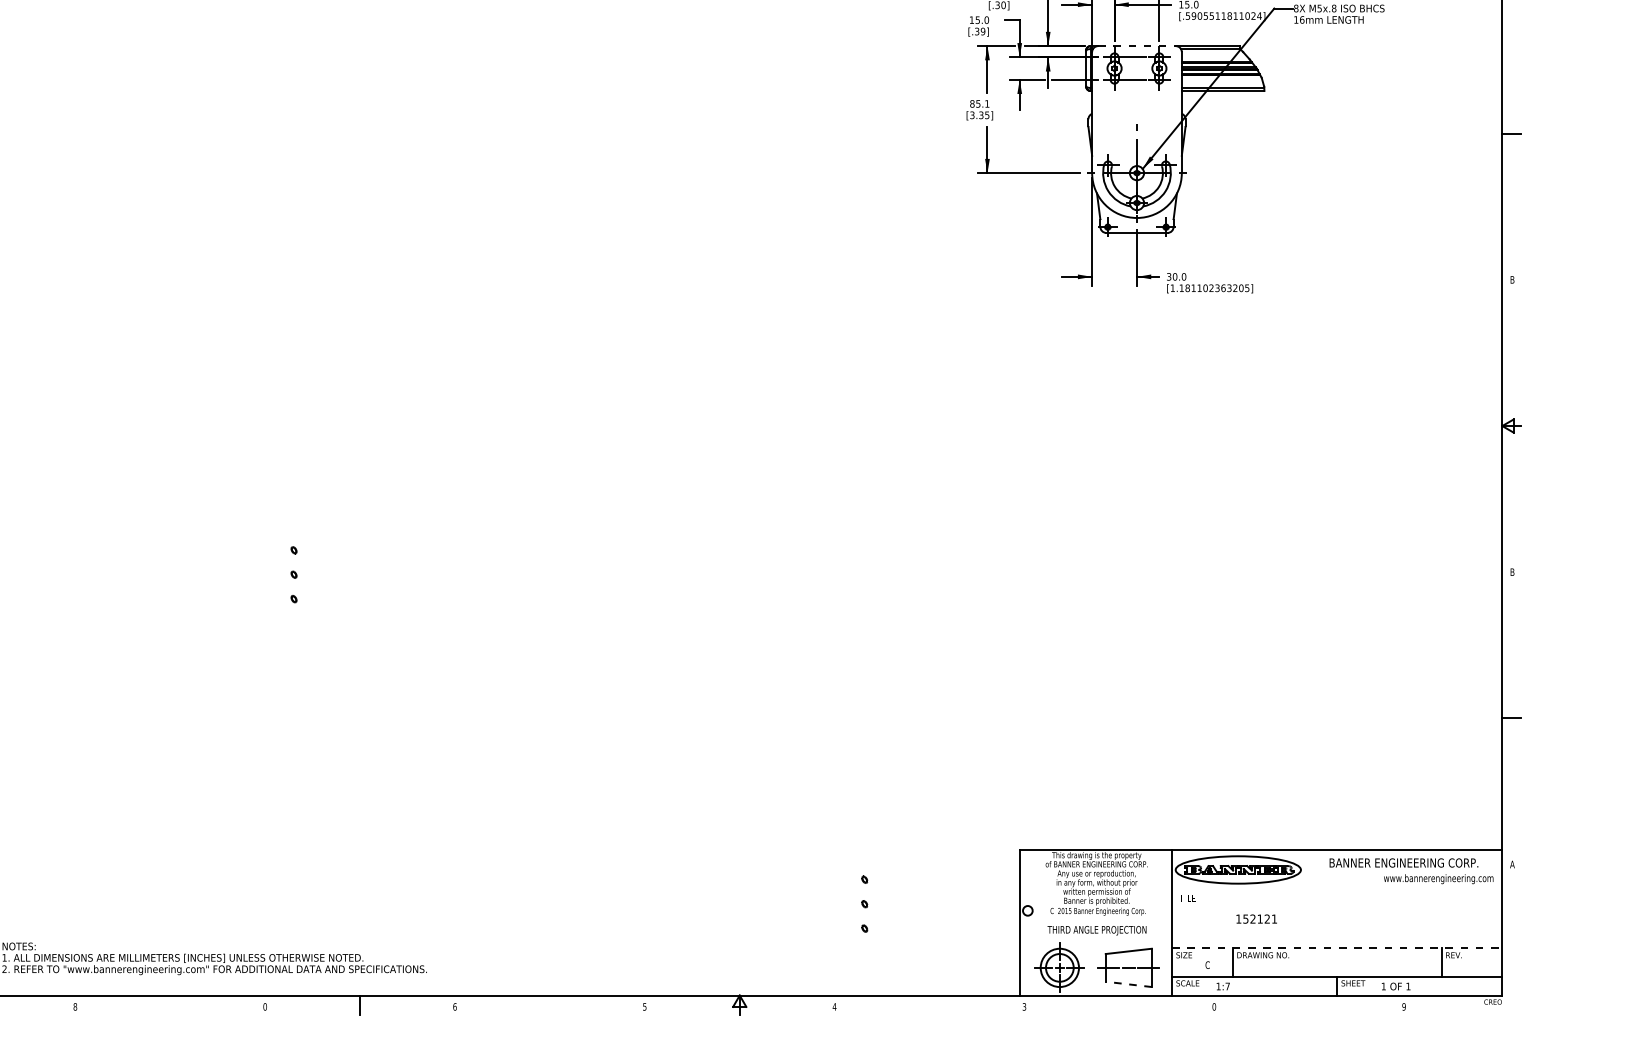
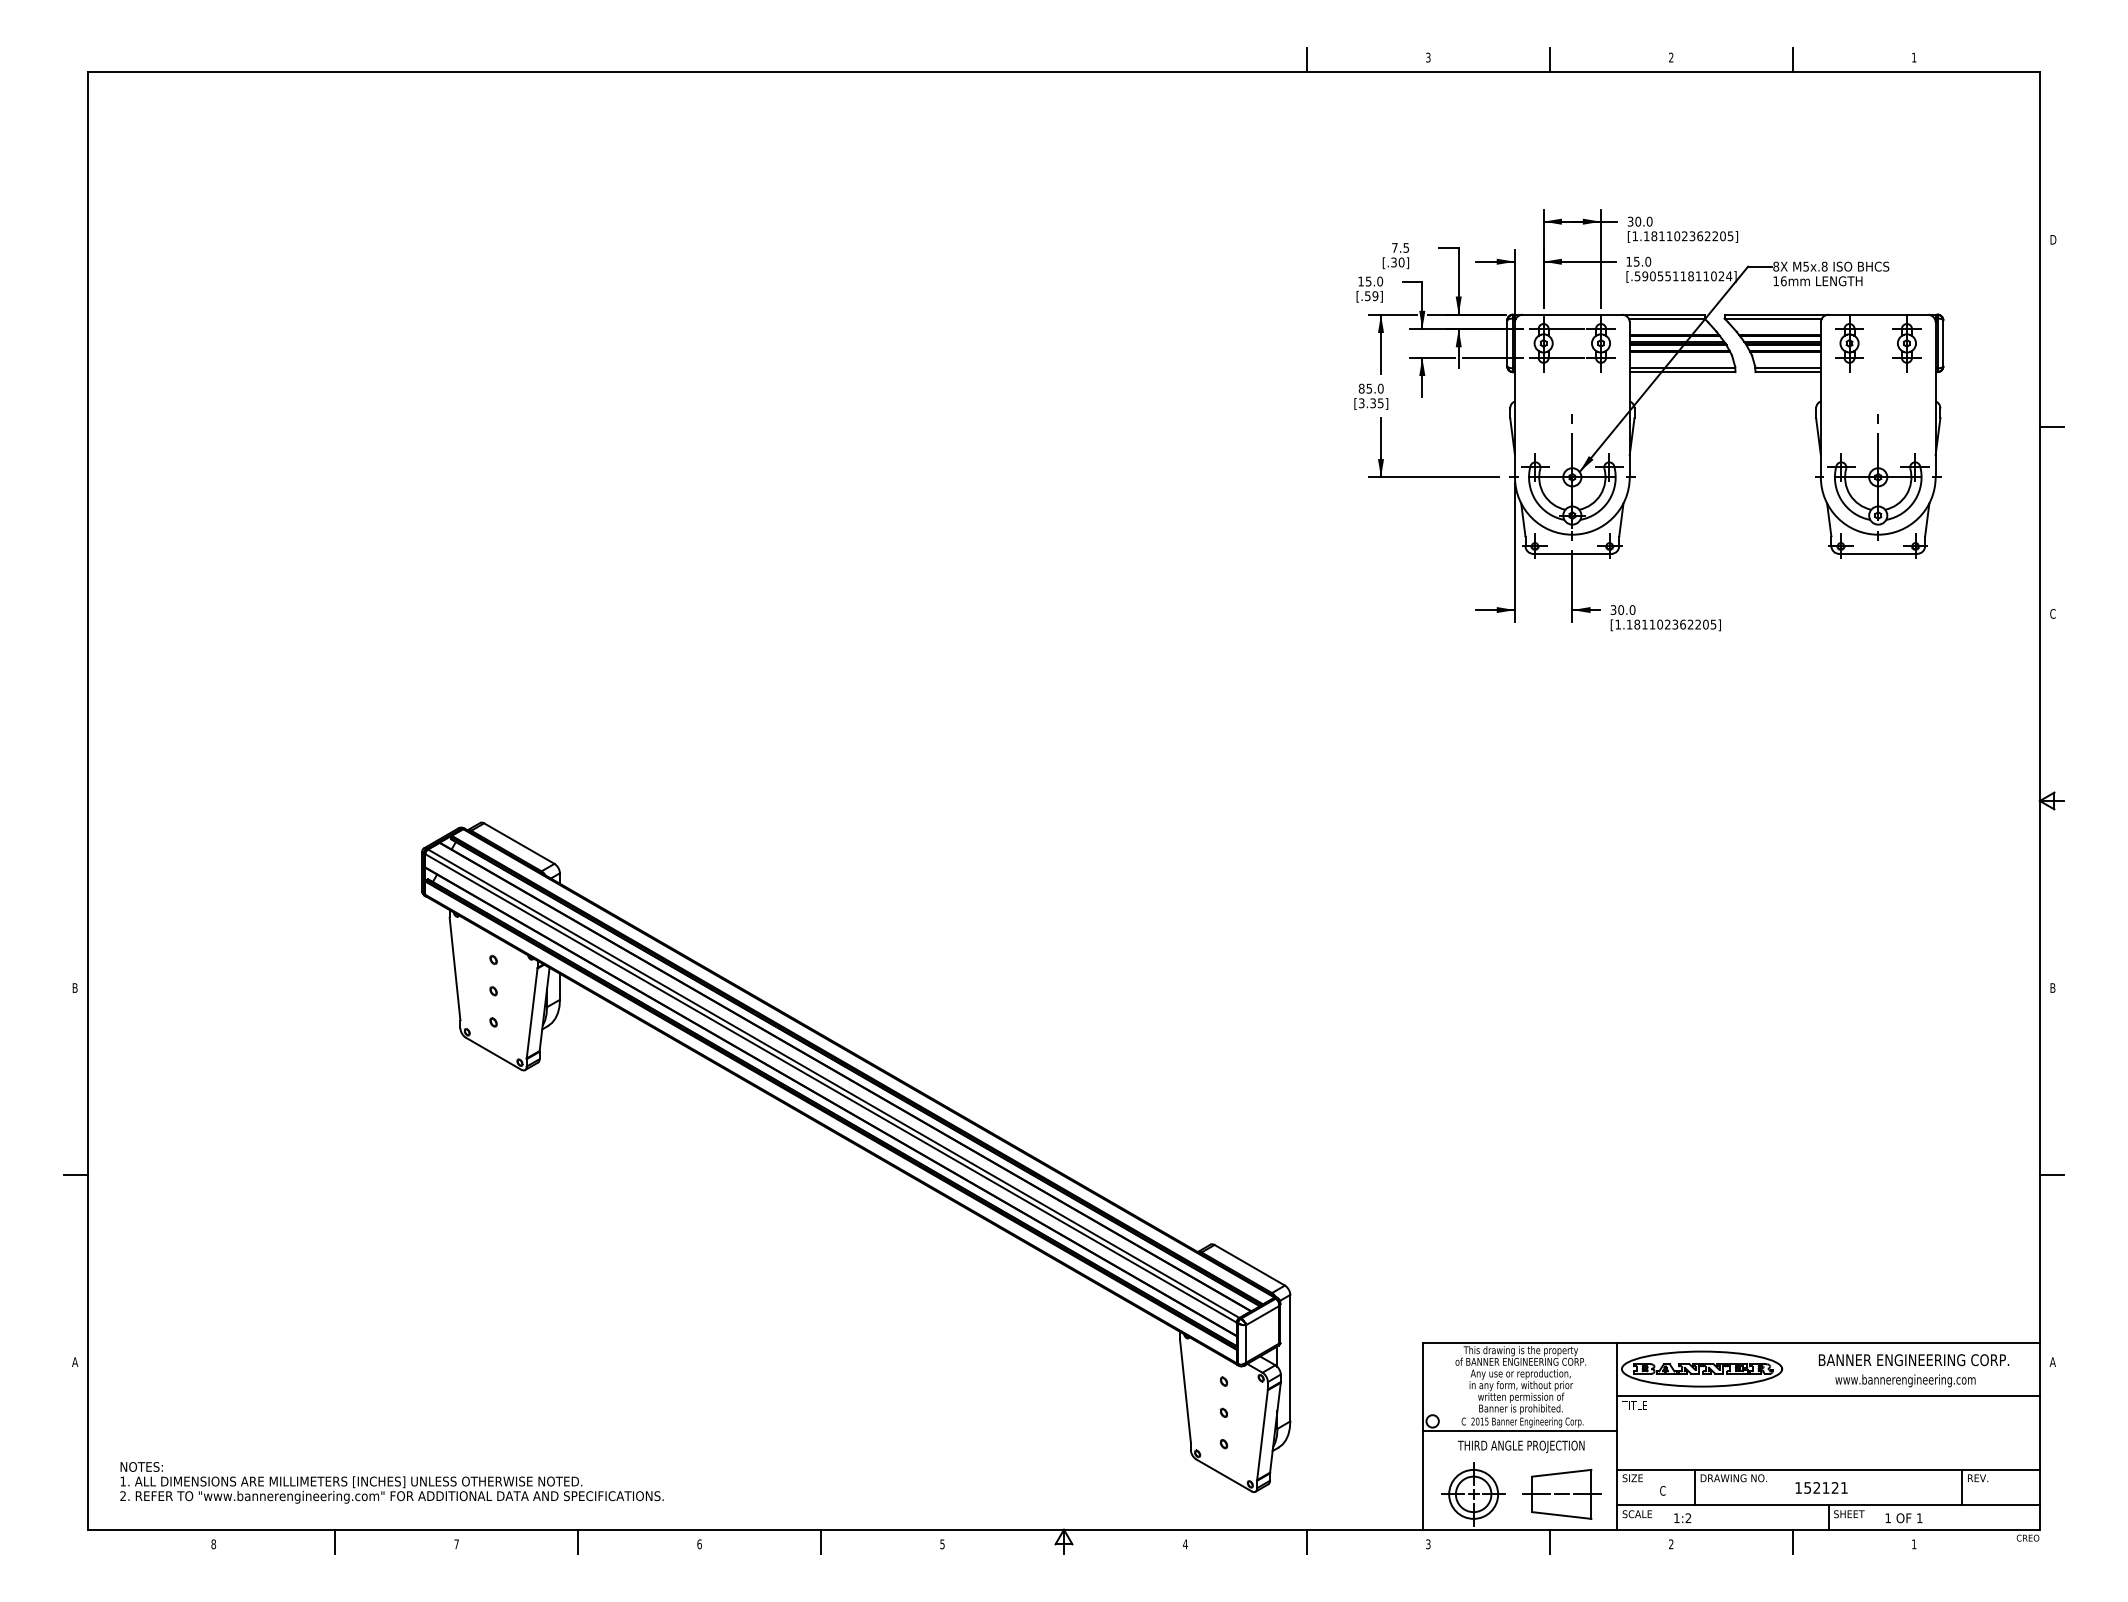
text: (976, 31) -> (1367, 295), [.39] -> [.59]
line: (1137, 45) -> (1572, 314), dashed -> solid
text: (987, 103) -> (1380, 388), 85.1 -> 85.0
part: (1341, 140) -> (1833, 435), added
text: (1512, 279) -> (2052, 613), B -> C
text: (1229, 288) -> (1690, 624), [1.181102363205] -> [1.181102362205]
part: (580, 697) -> (860, 1148), added
text: (1438, 878) -> (1905, 1380), moved
line: (1337, 890) -> (1828, 1395), added
line: (1095, 917) -> (1519, 1430), added
text: (1256, 918) -> (1821, 1487), moved
line: (1337, 948) -> (1829, 1469), dashed -> solid
line: (1128, 984) -> (1561, 1515), dashed -> solid
text: (1227, 986) -> (1688, 1518), 1:7 -> 1:2
line: (170, 1004) -> (335, 1541), added
line: (550, 1004) -> (821, 1541), added
line: (929, 1004) -> (1306, 1541), added
line: (1119, 1004) -> (1549, 1541), added
line: (1309, 1004) -> (1792, 1541), added
text: (265, 1007) -> (456, 1544), 0 -> 7
text: (1214, 1007) -> (1671, 1544), 0 -> 2
text: (1403, 1007) -> (1913, 1544), 9 -> 1

